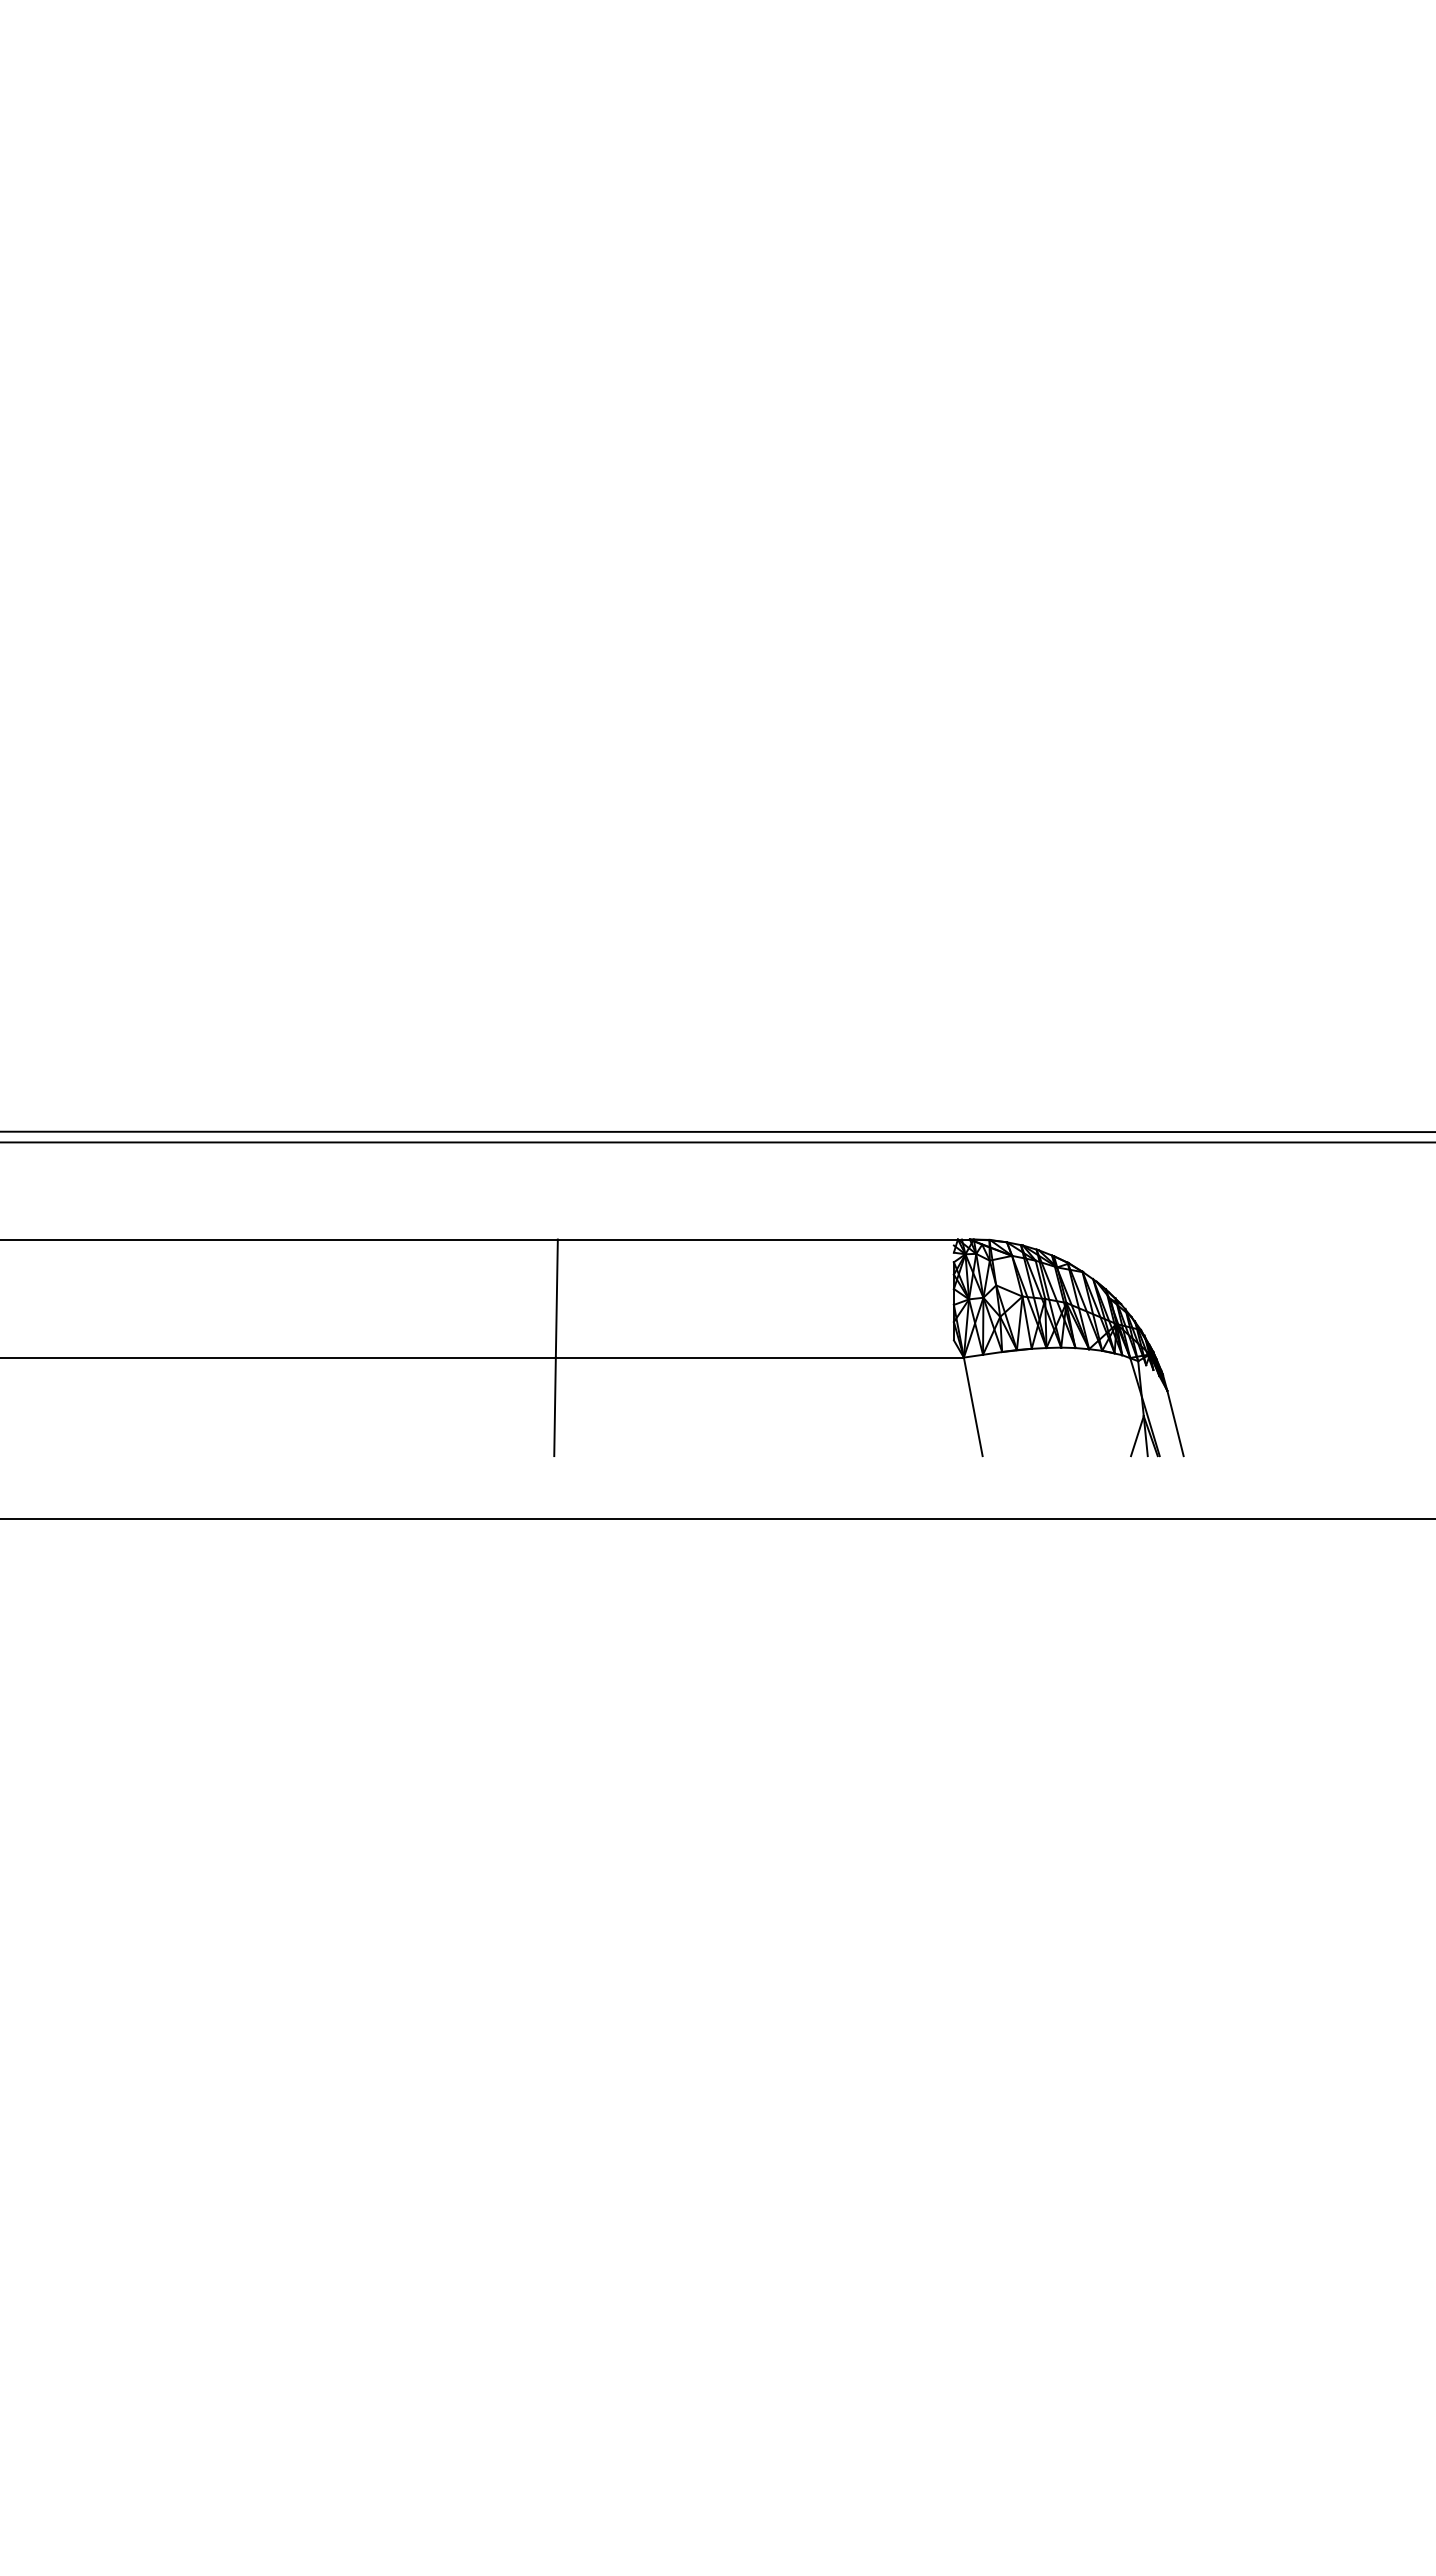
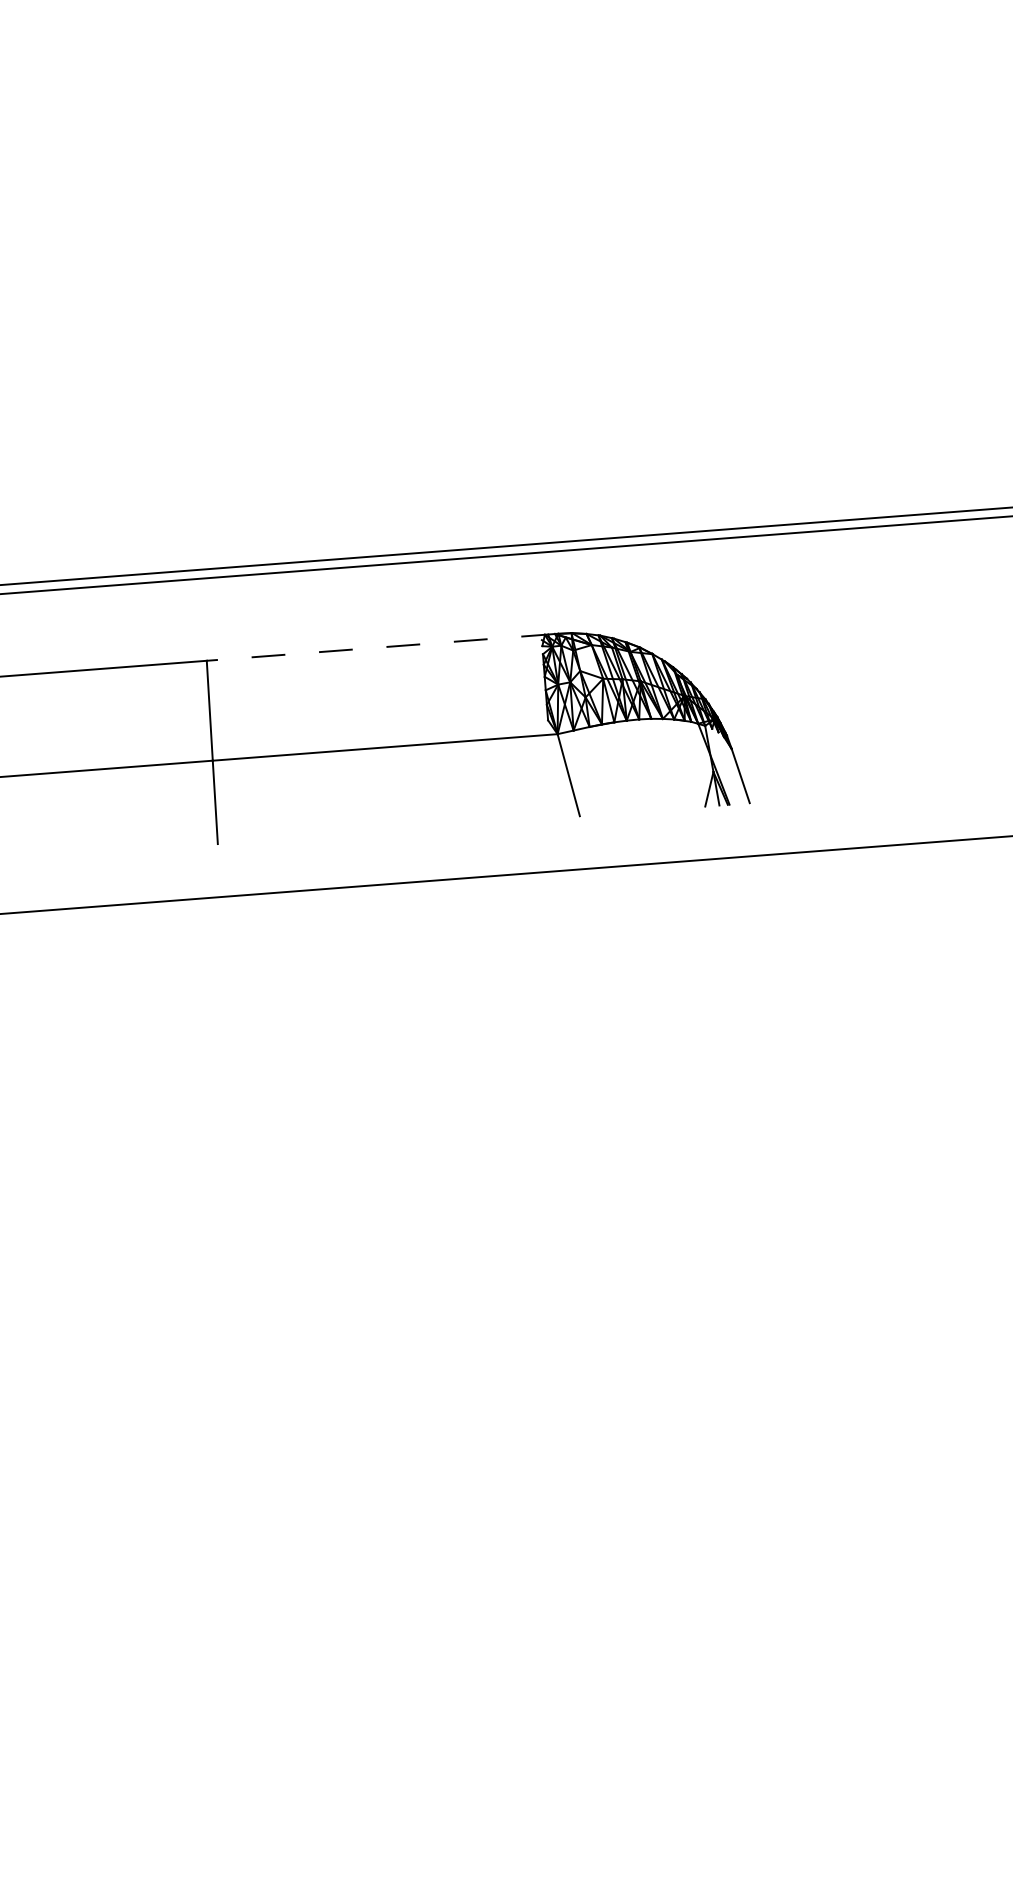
line: (763, 1239) -> (380, 647), solid -> dashed

